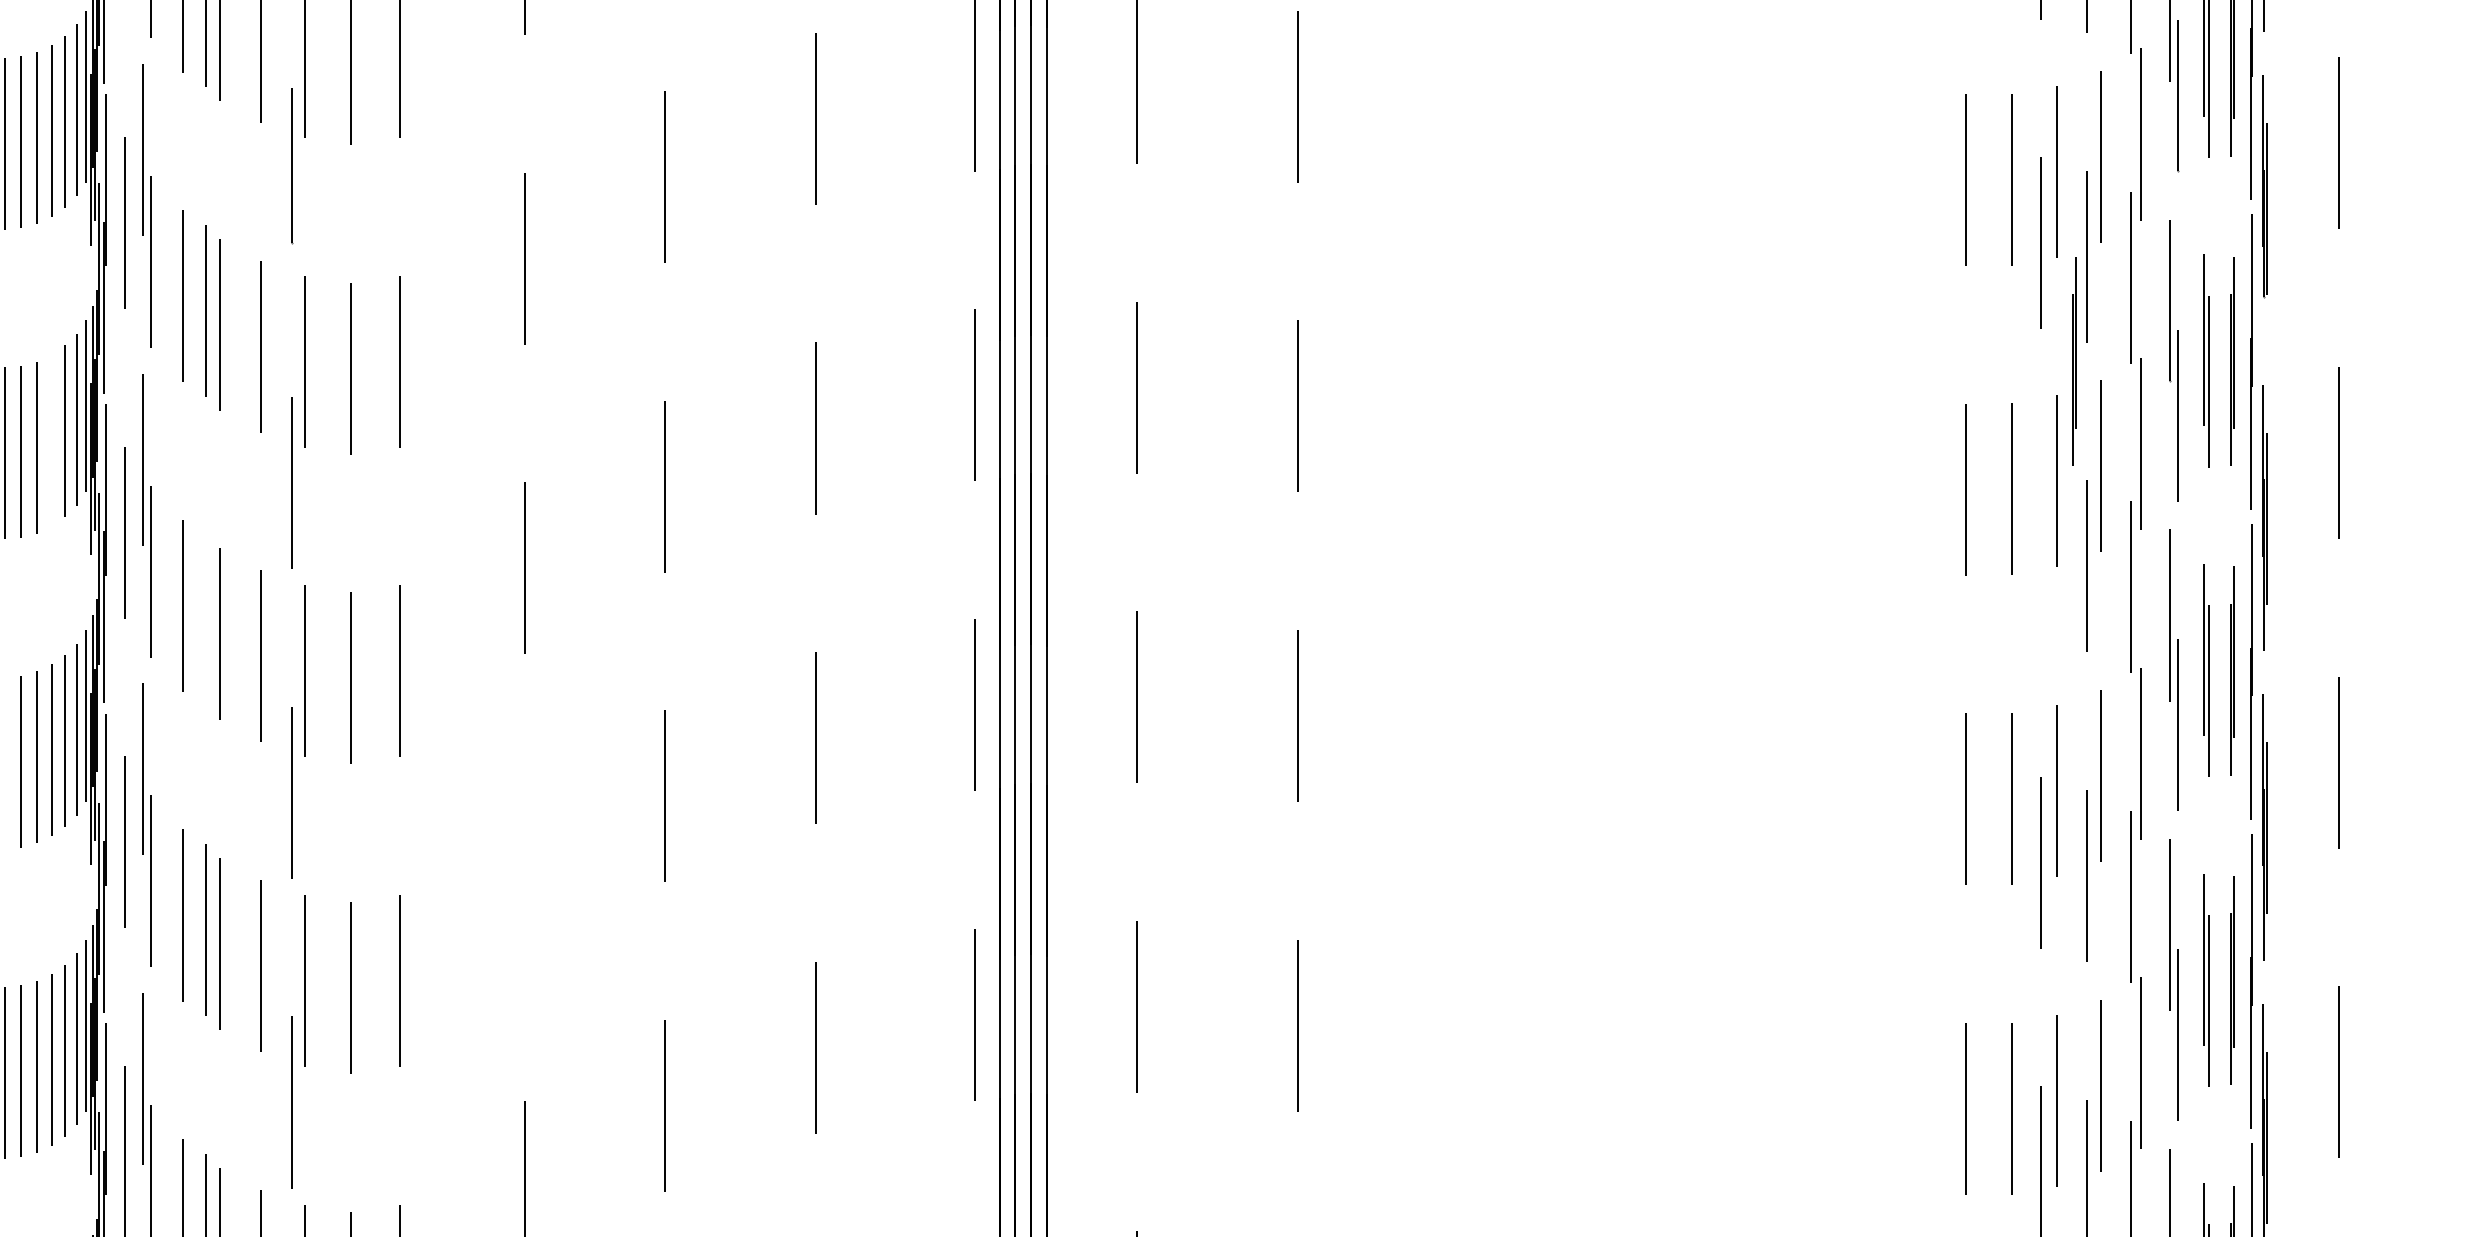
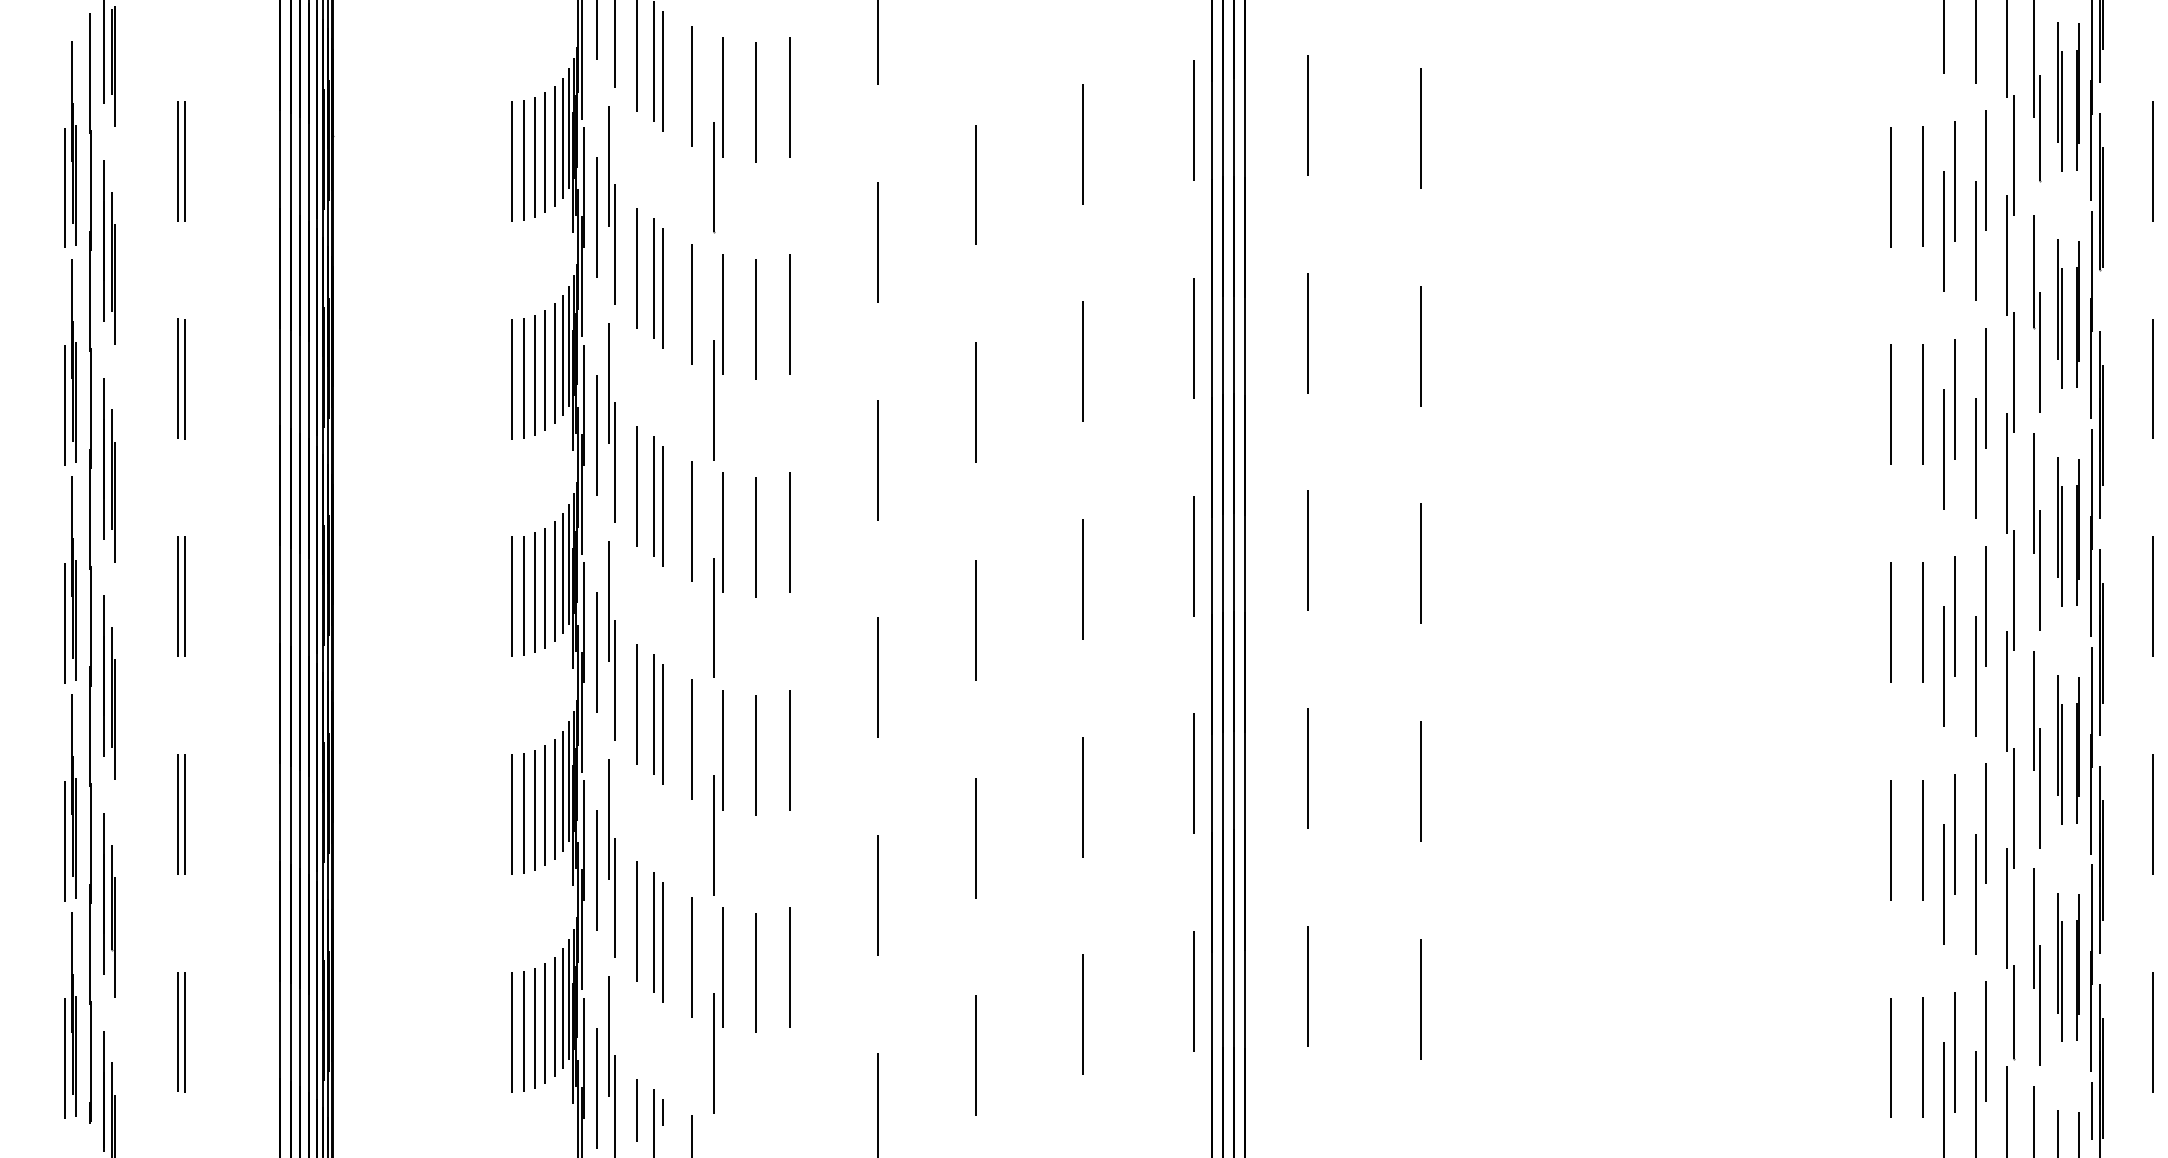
line: (2073, 361) -> (1966, 314), removed
line: (52, 439) -> (545, 369), added
line: (2040, 551) -> (1943, 448), added
line: (205, 620) -> (653, 496), added
line: (5, 762) -> (512, 596), added
line: (524, 877) -> (877, 677), added

